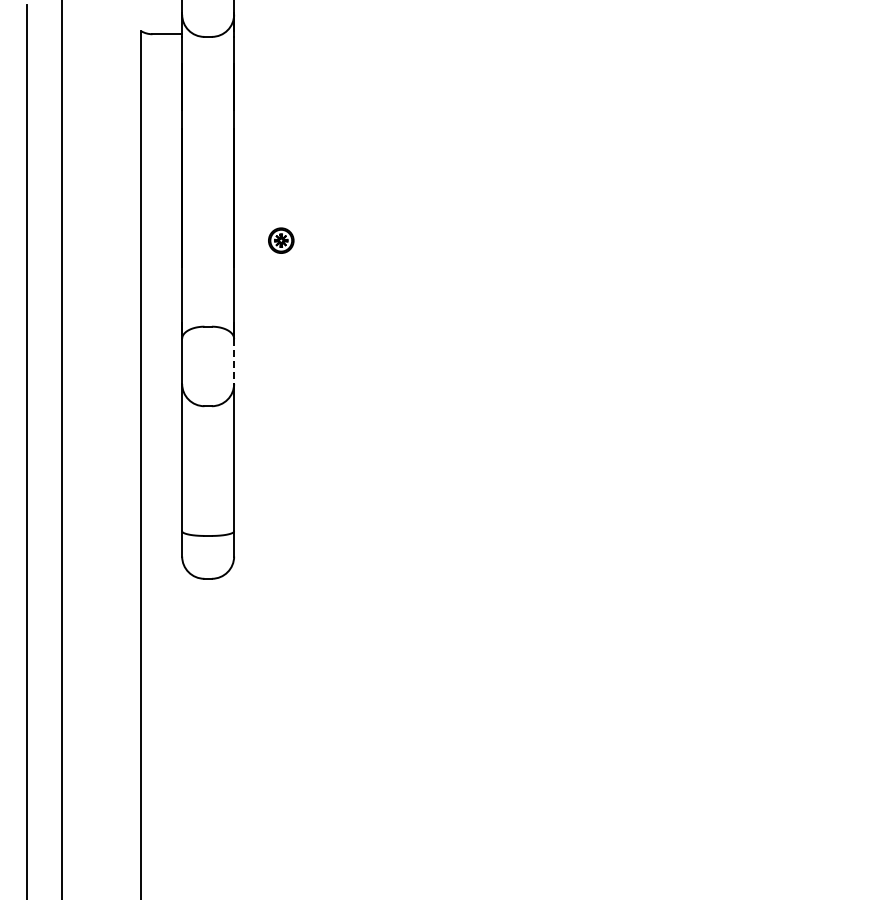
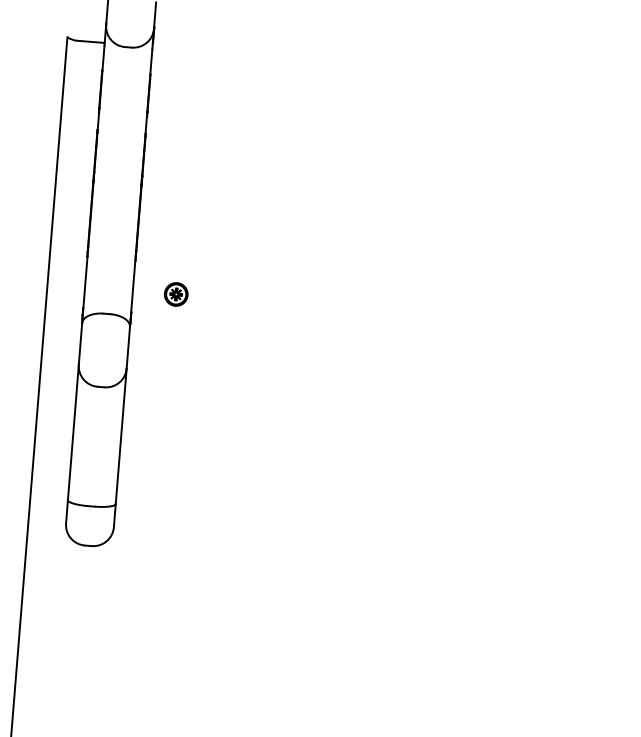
part: (281, 240) -> (176, 294), moved
line: (234, 361) -> (128, 347), dashed -> solid

